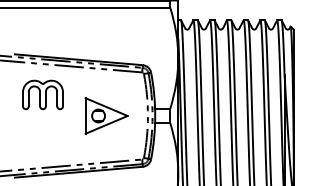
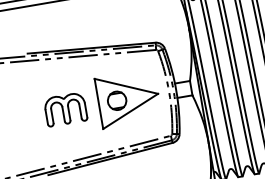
part: (42, 94) -> (65, 109), moved
part: (106, 115) -> (128, 98), size x1.43

